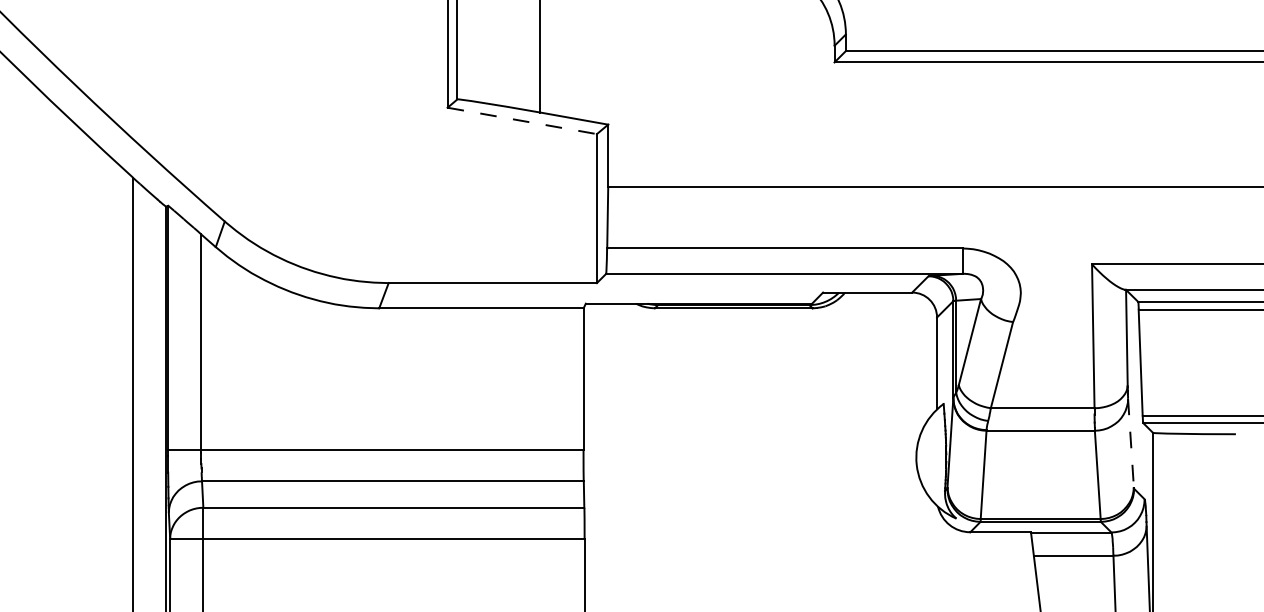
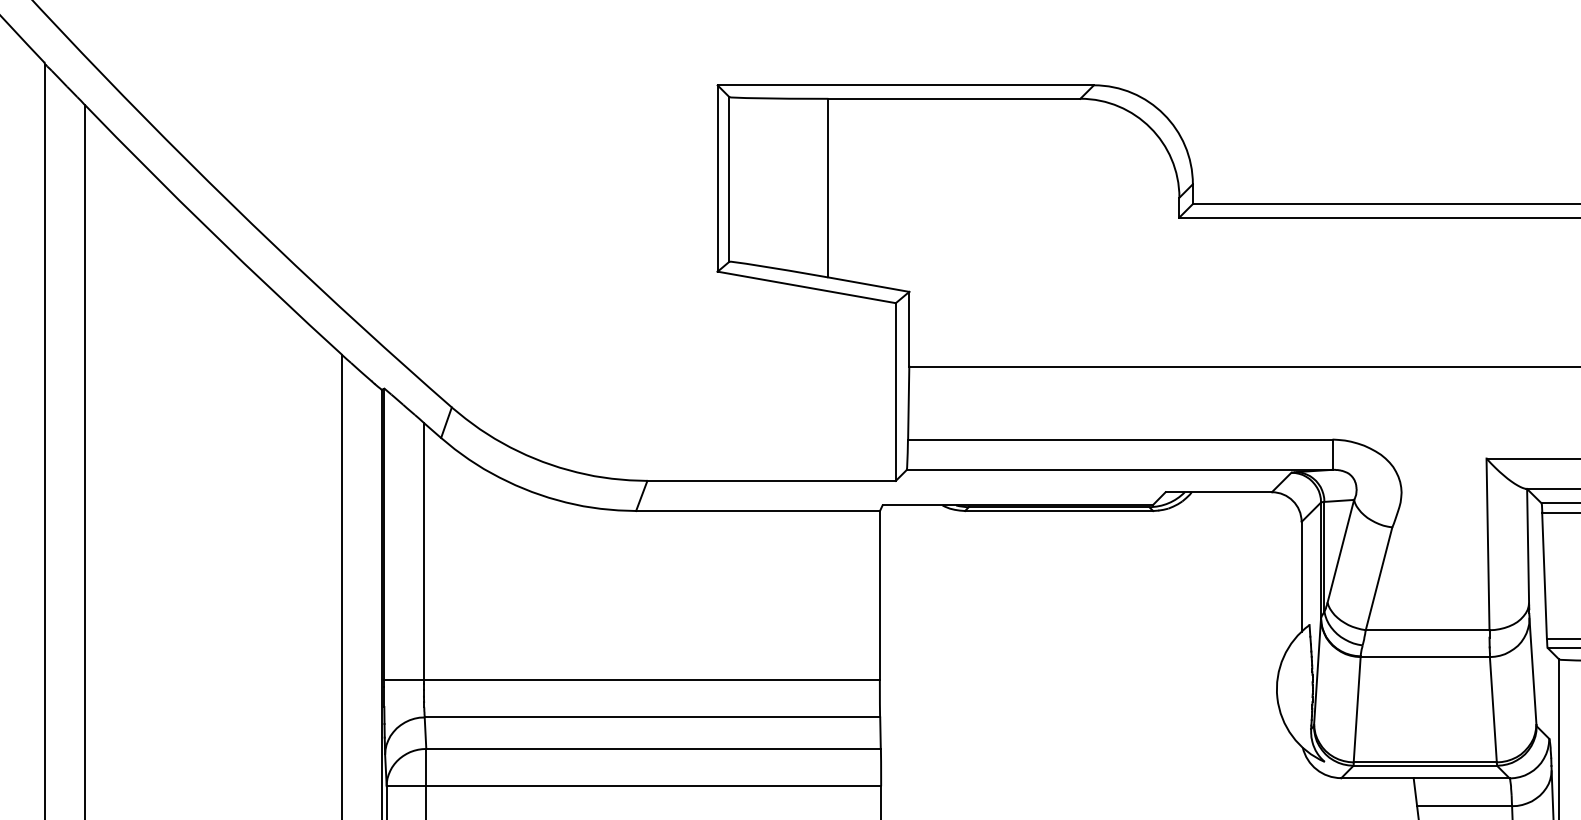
line: (522, 120) -> (807, 287), dashed -> solid
line: (1130, 442) -> (1532, 671), dashed -> solid

